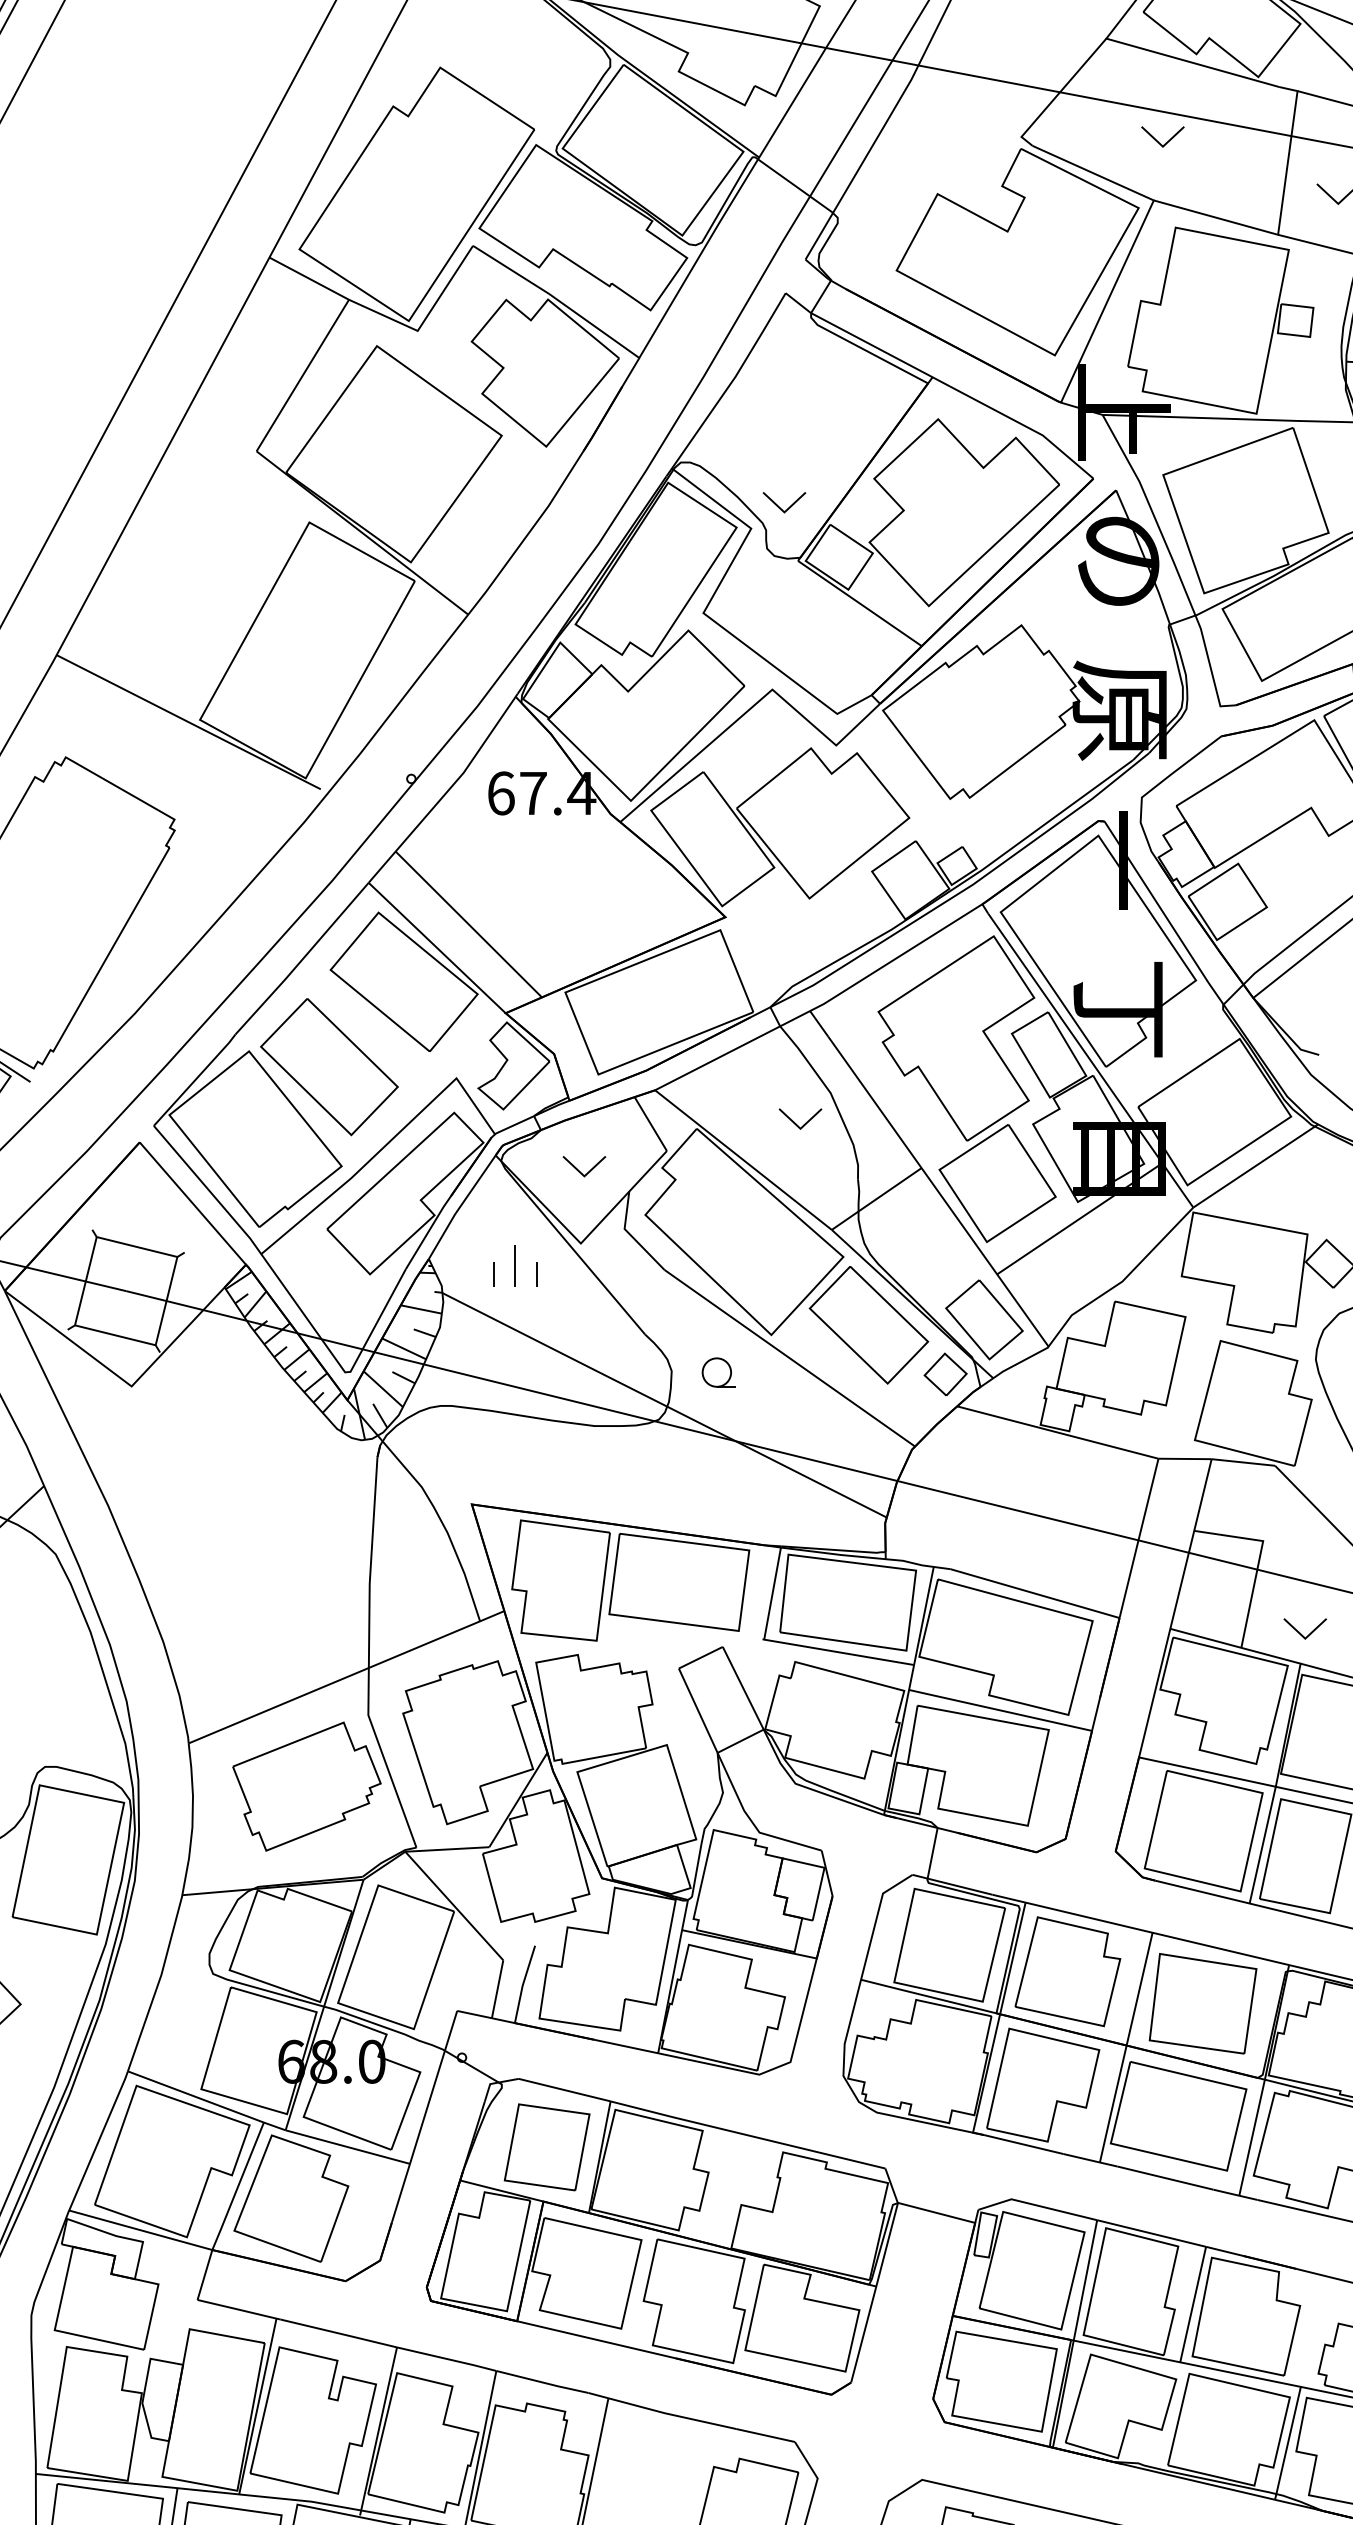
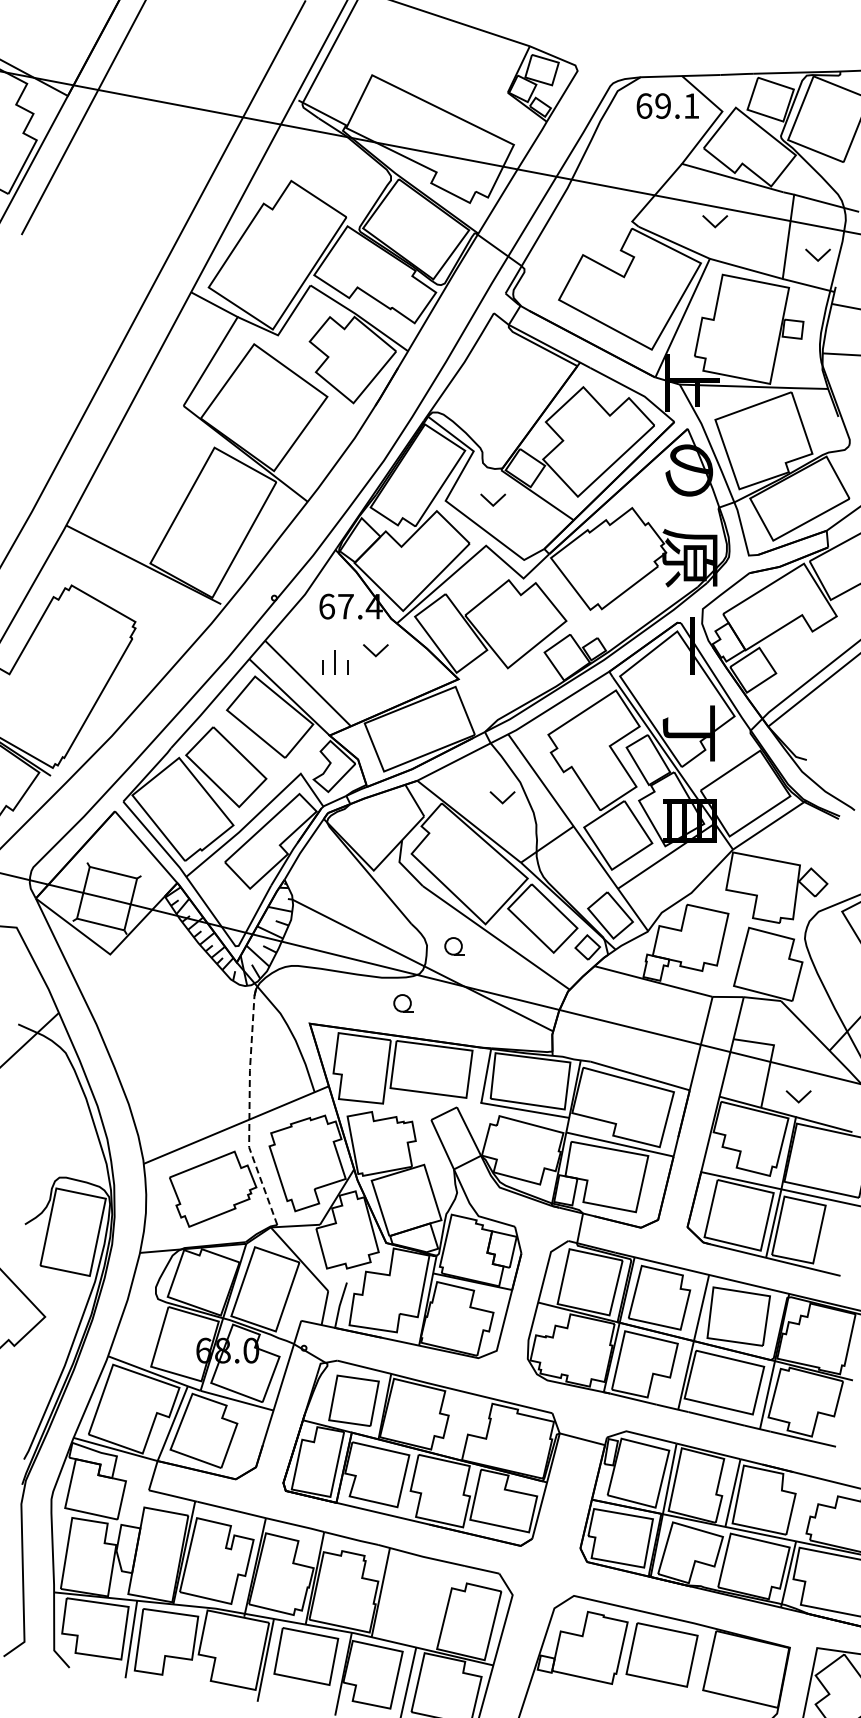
part: (784, 501) -> (493, 499), moved
part: (583, 1166) -> (375, 650), moved
part: (515, 1265) -> (335, 662), moved
part: (631, 1469) -> (403, 1003), added
line: (368, 1655) -> (249, 1112), solid -> dashed

